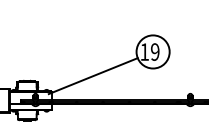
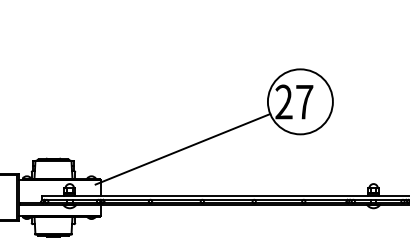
text: (149, 51) -> (293, 100), 19 -> 27

